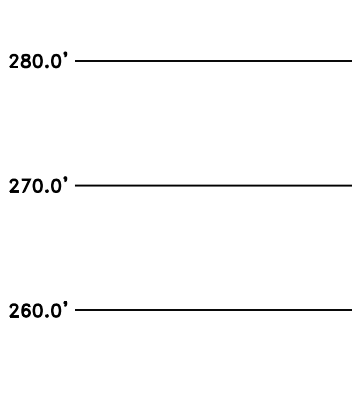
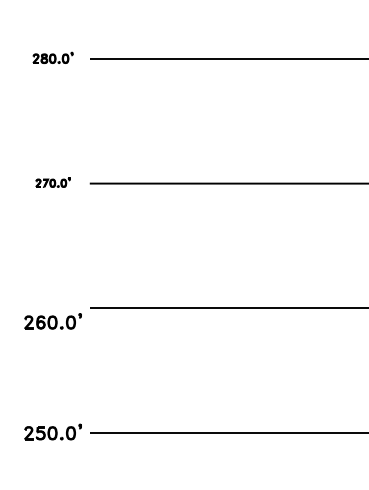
part: (37, 59) -> (52, 57), size x0.7
part: (37, 184) -> (52, 182), size x0.6
part: (37, 309) -> (52, 321), moved

